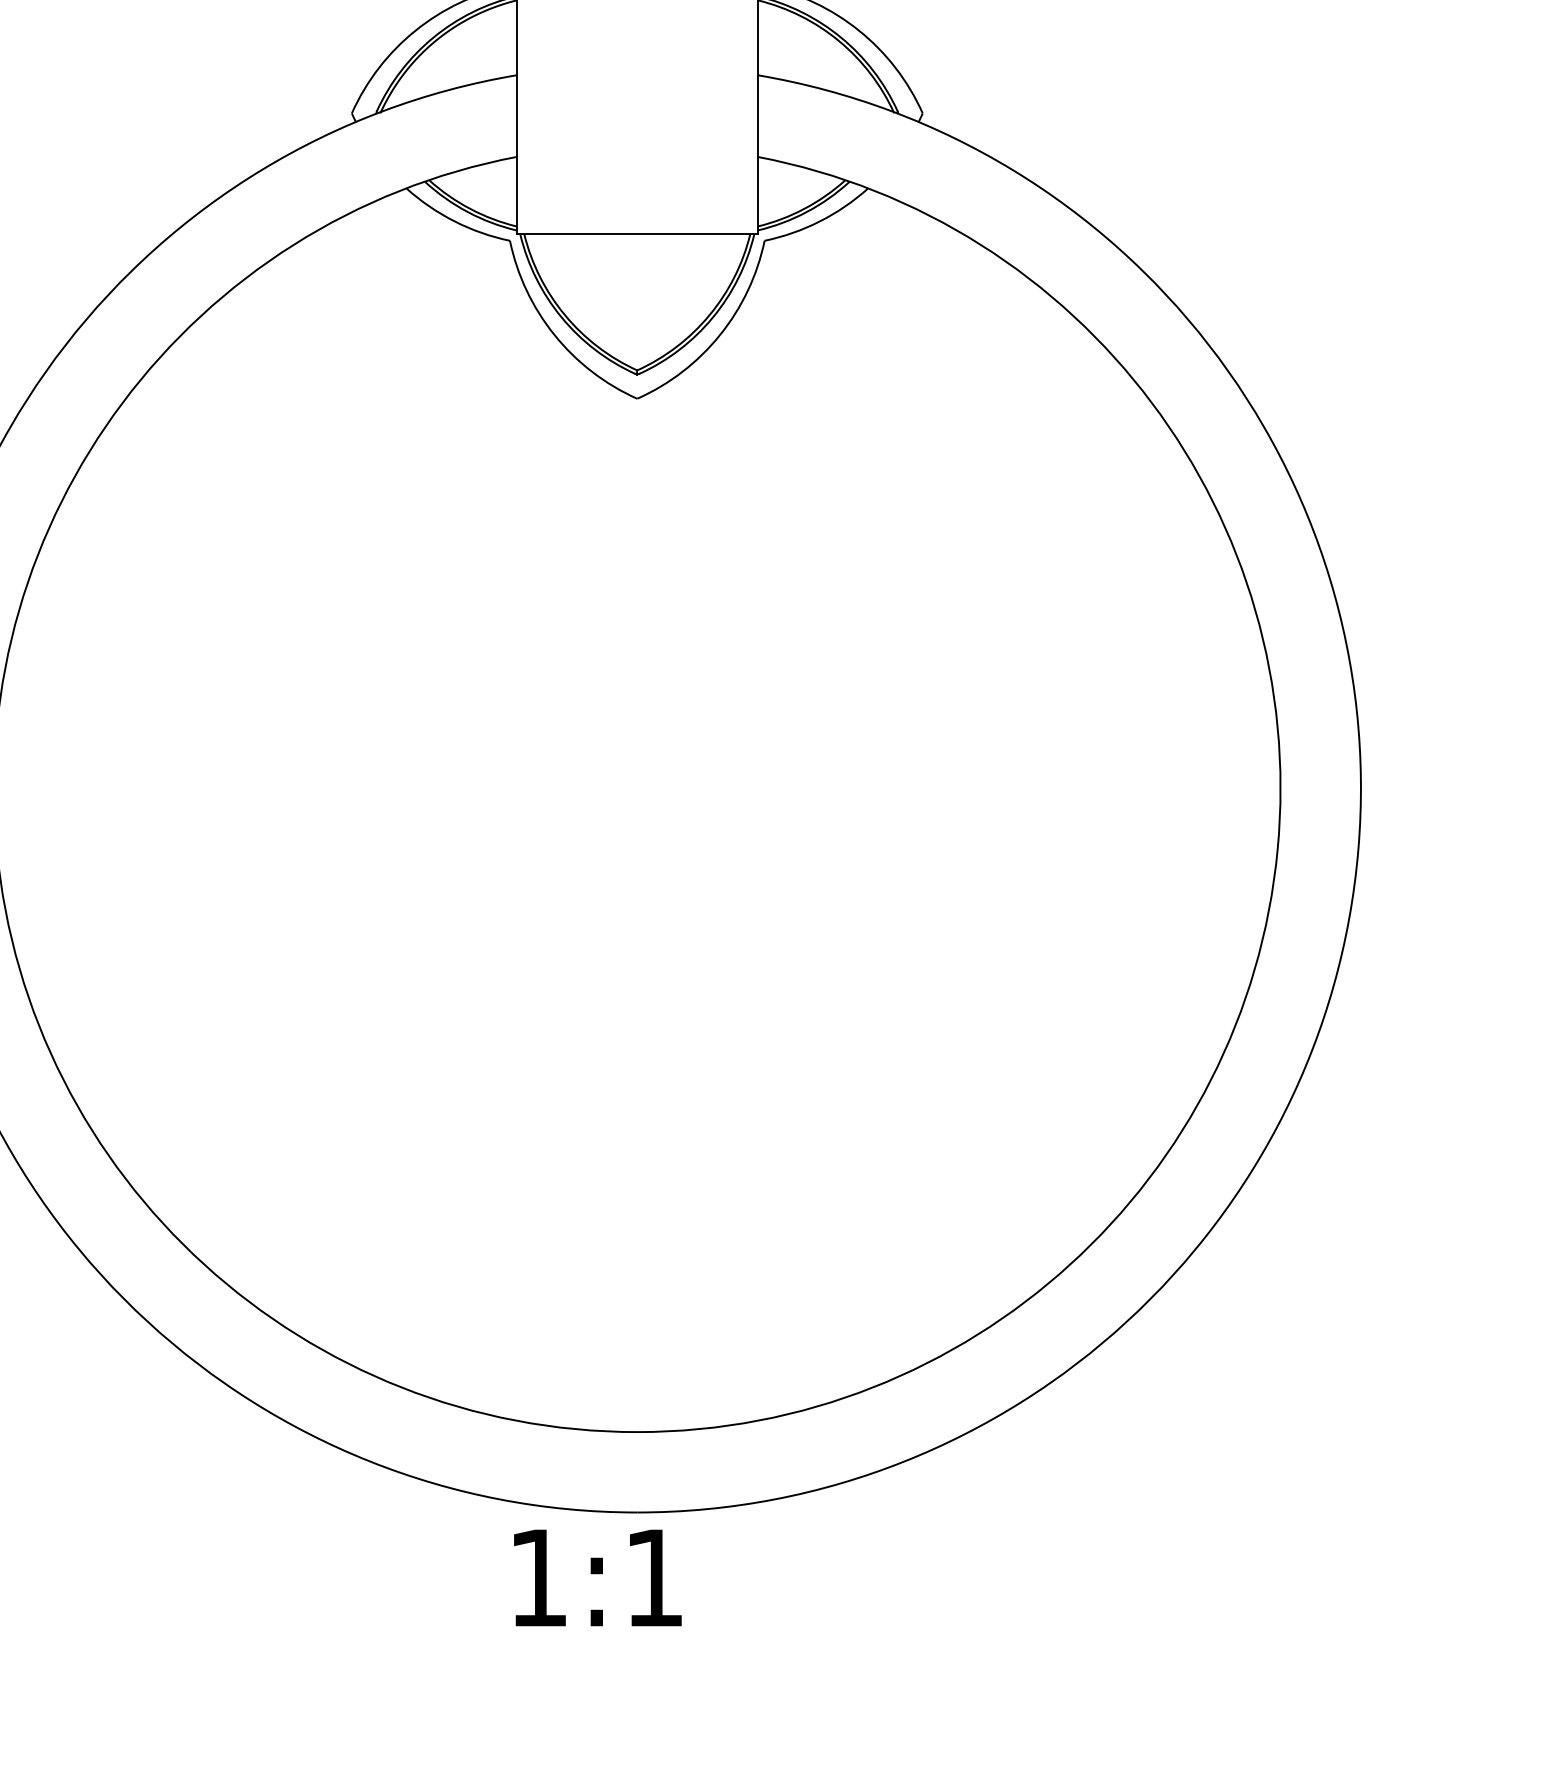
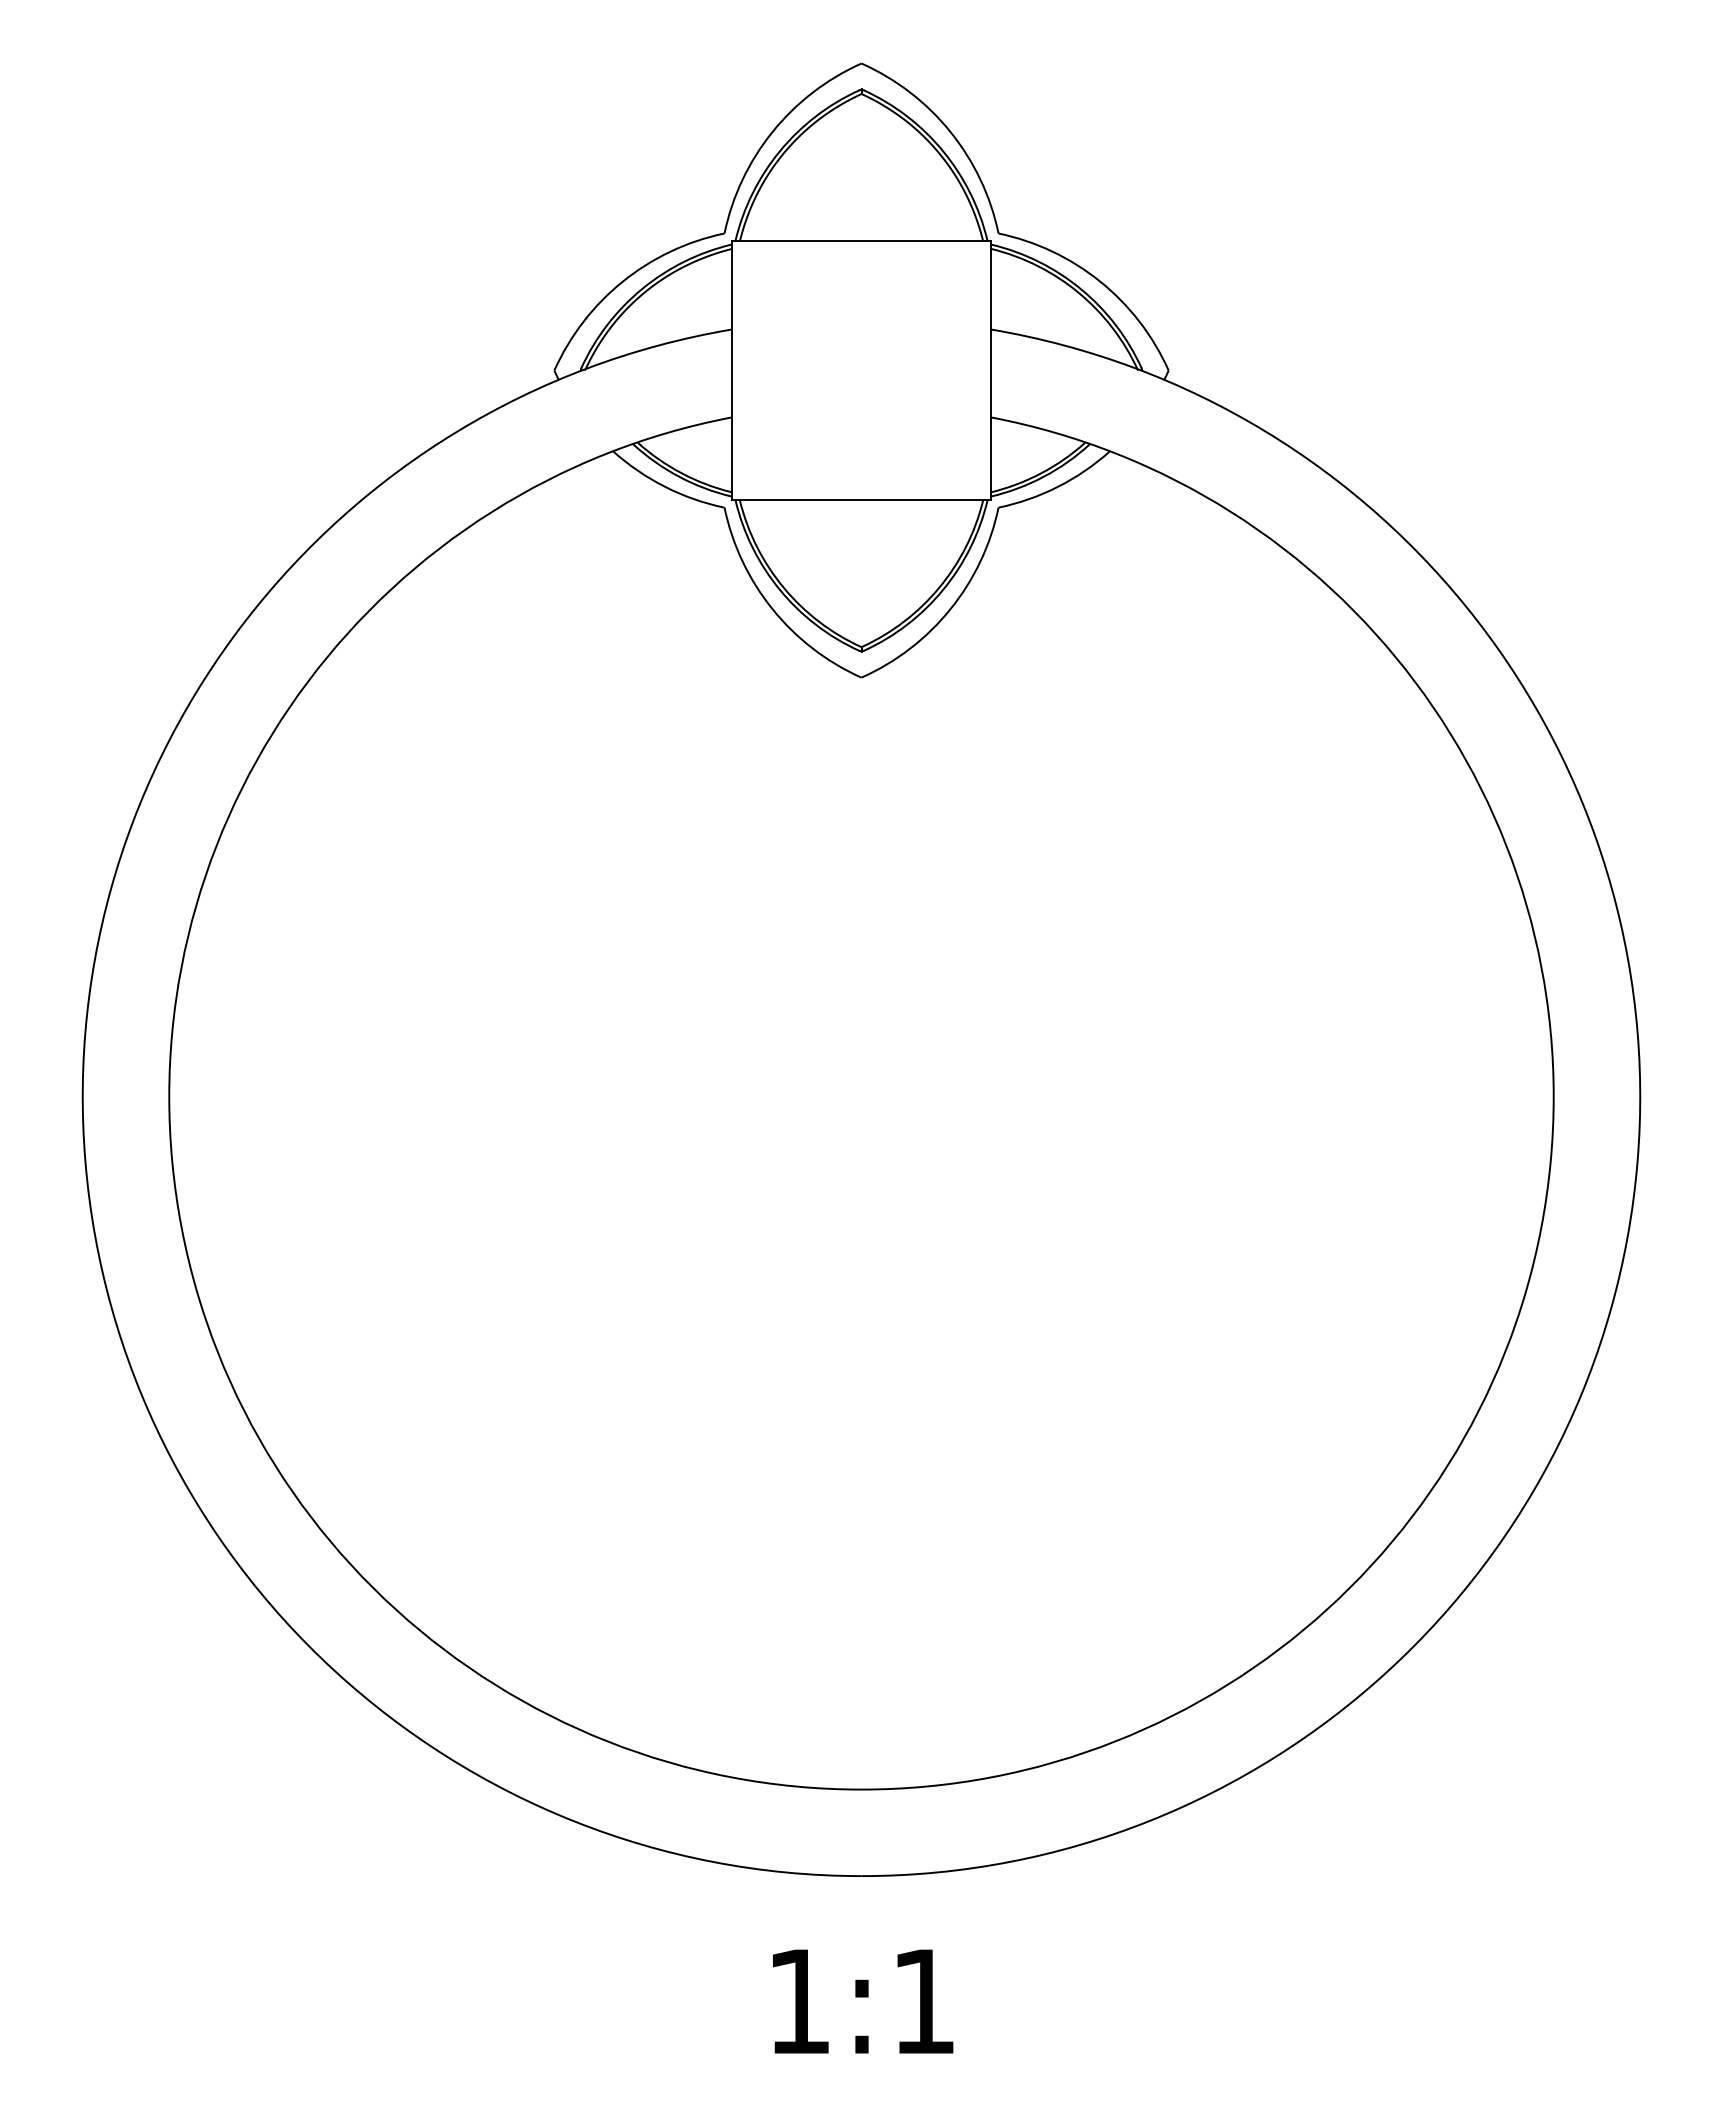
text: (598, 1577) -> (863, 2001), moved

